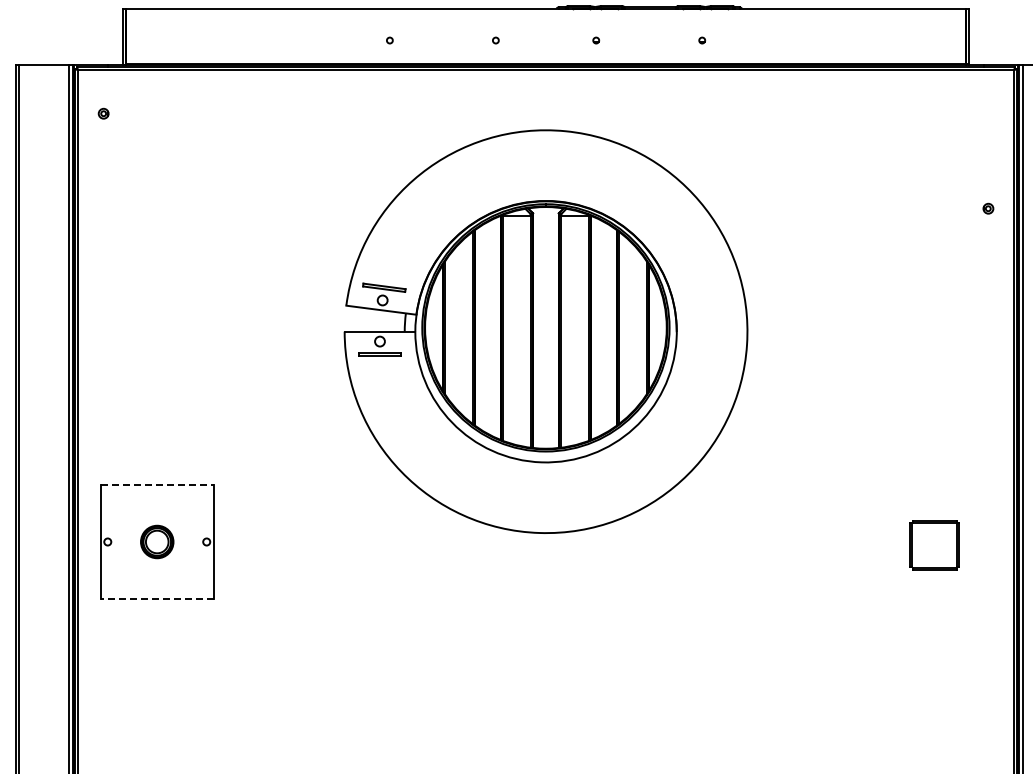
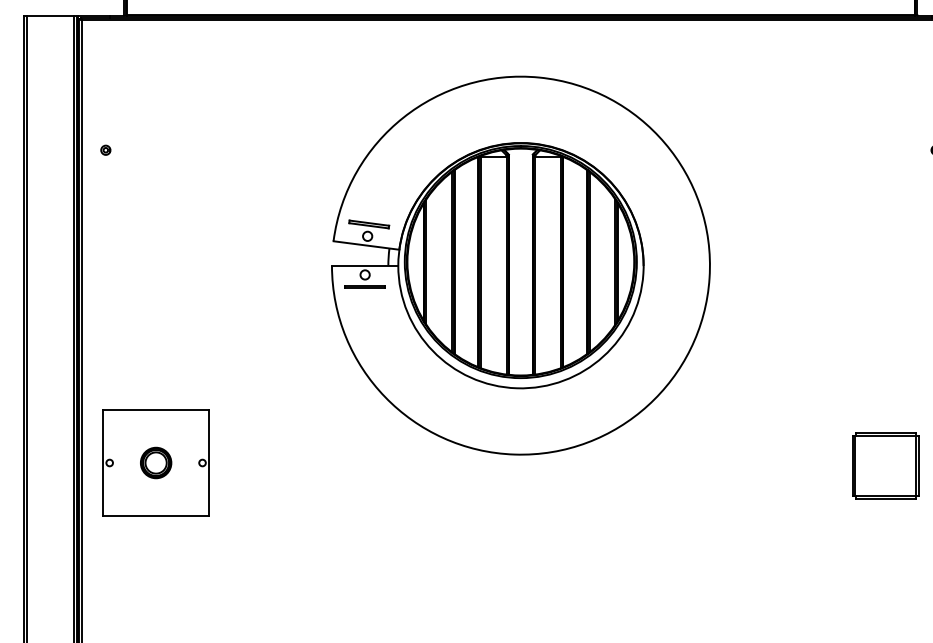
part: (103, 113) -> (105, 150), moved
line: (157, 485) -> (156, 409), dashed -> solid
part: (934, 544) -> (885, 465), size x1.43
line: (157, 598) -> (156, 516), dashed -> solid

